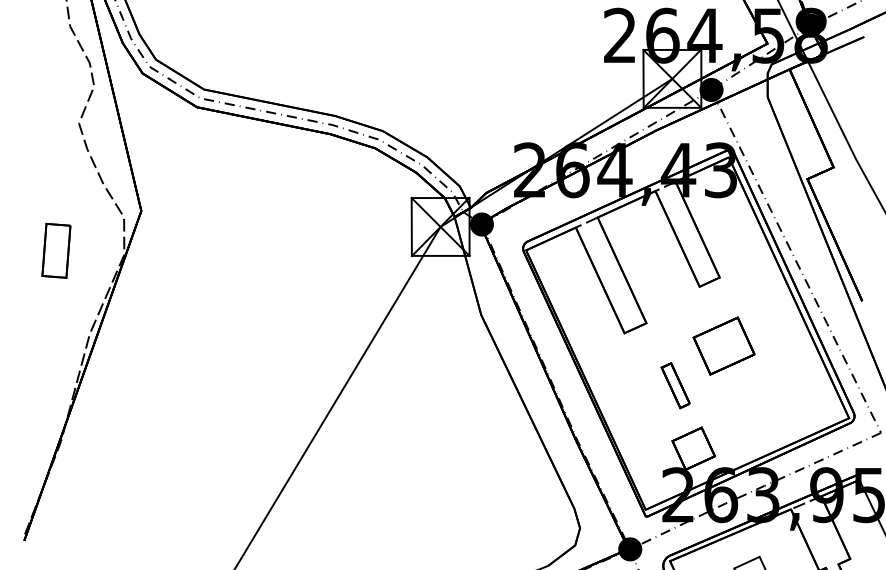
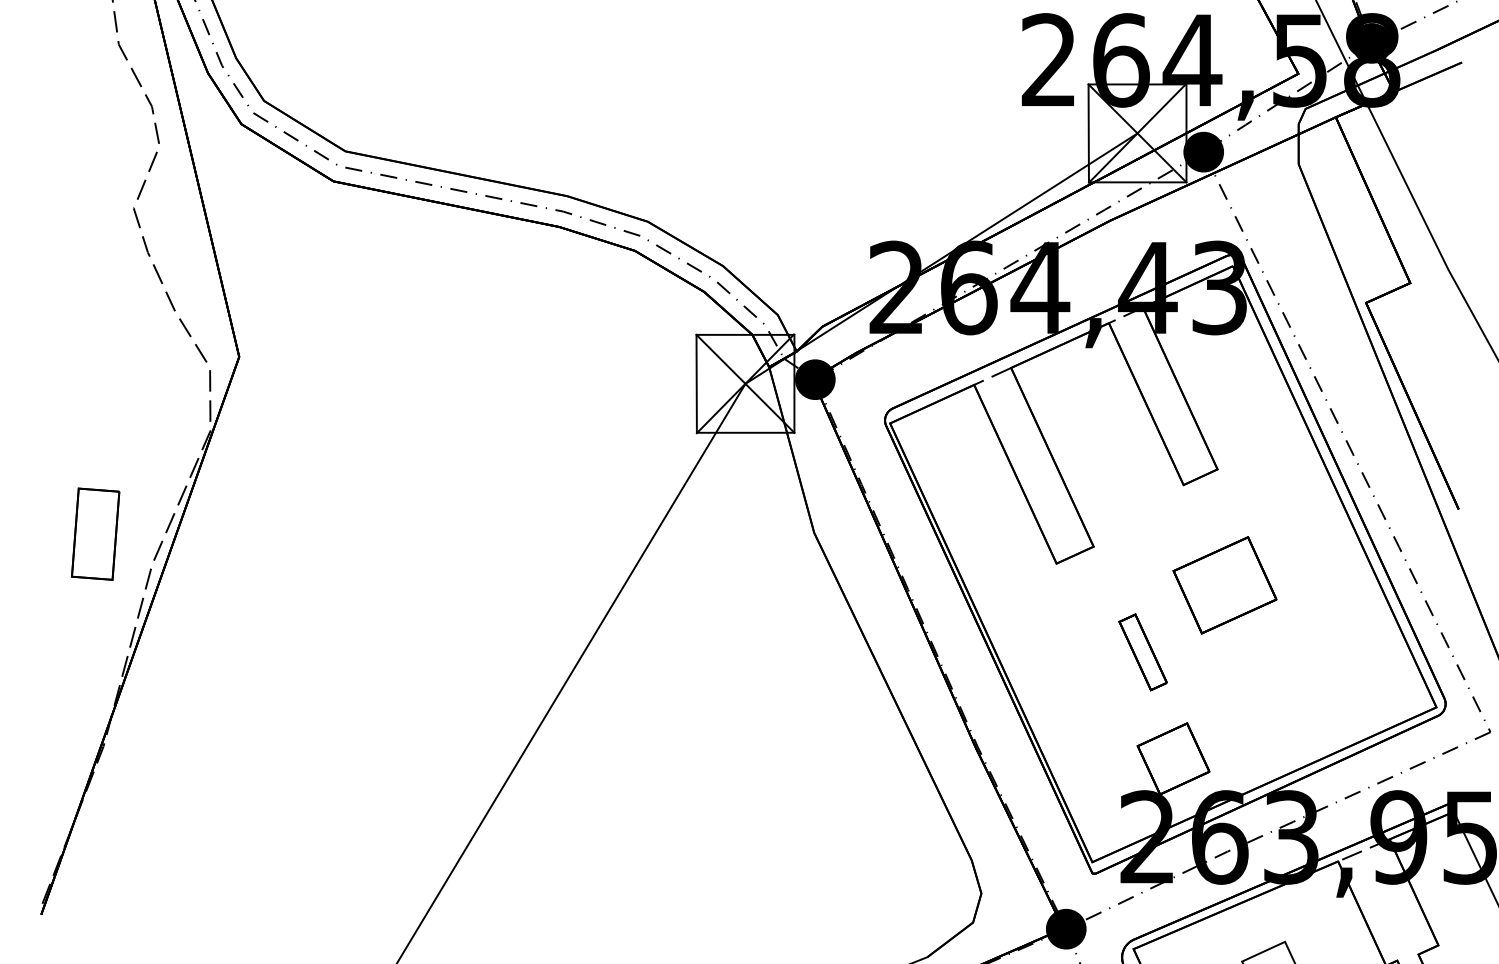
part: (56, 250) -> (95, 533), moved

